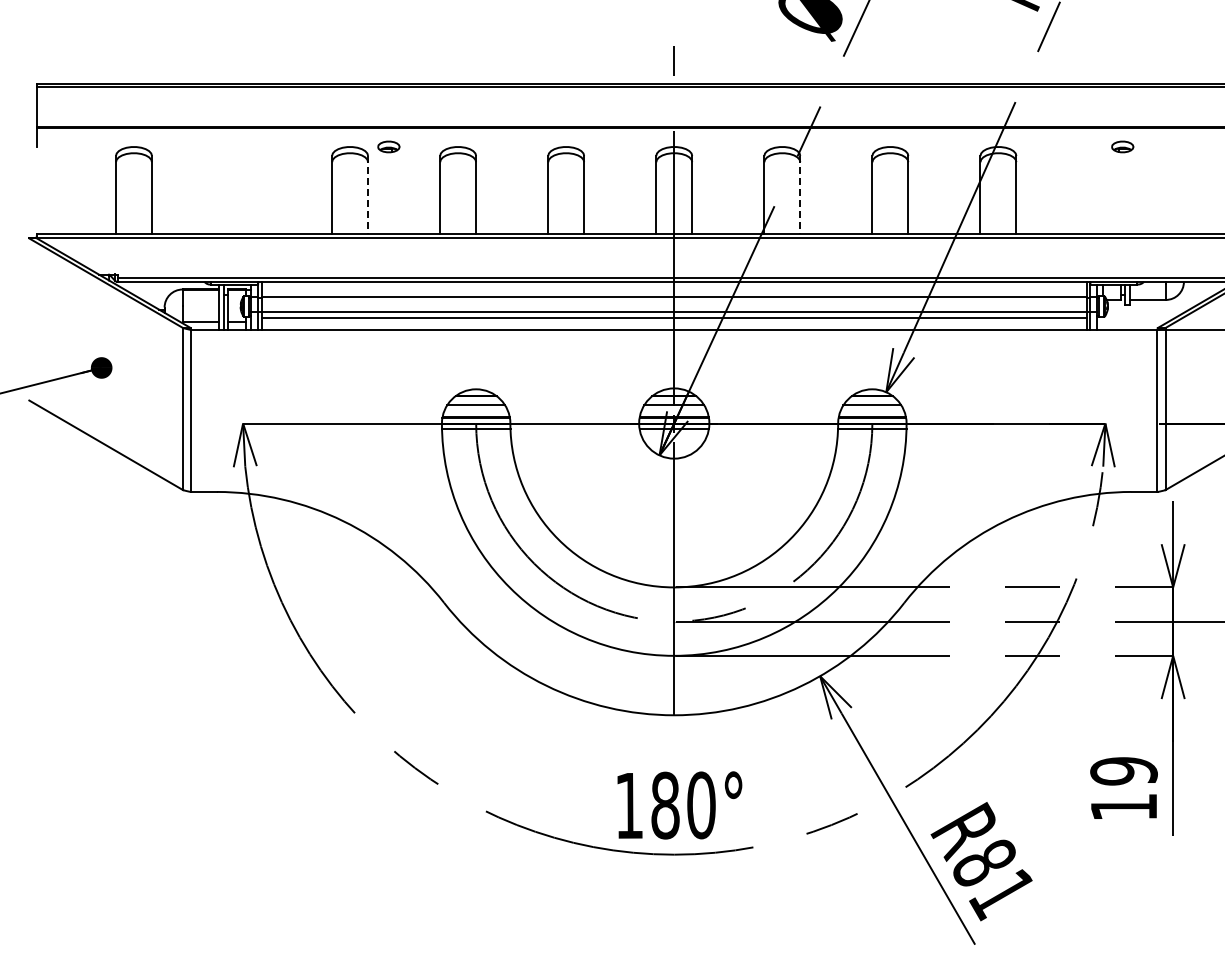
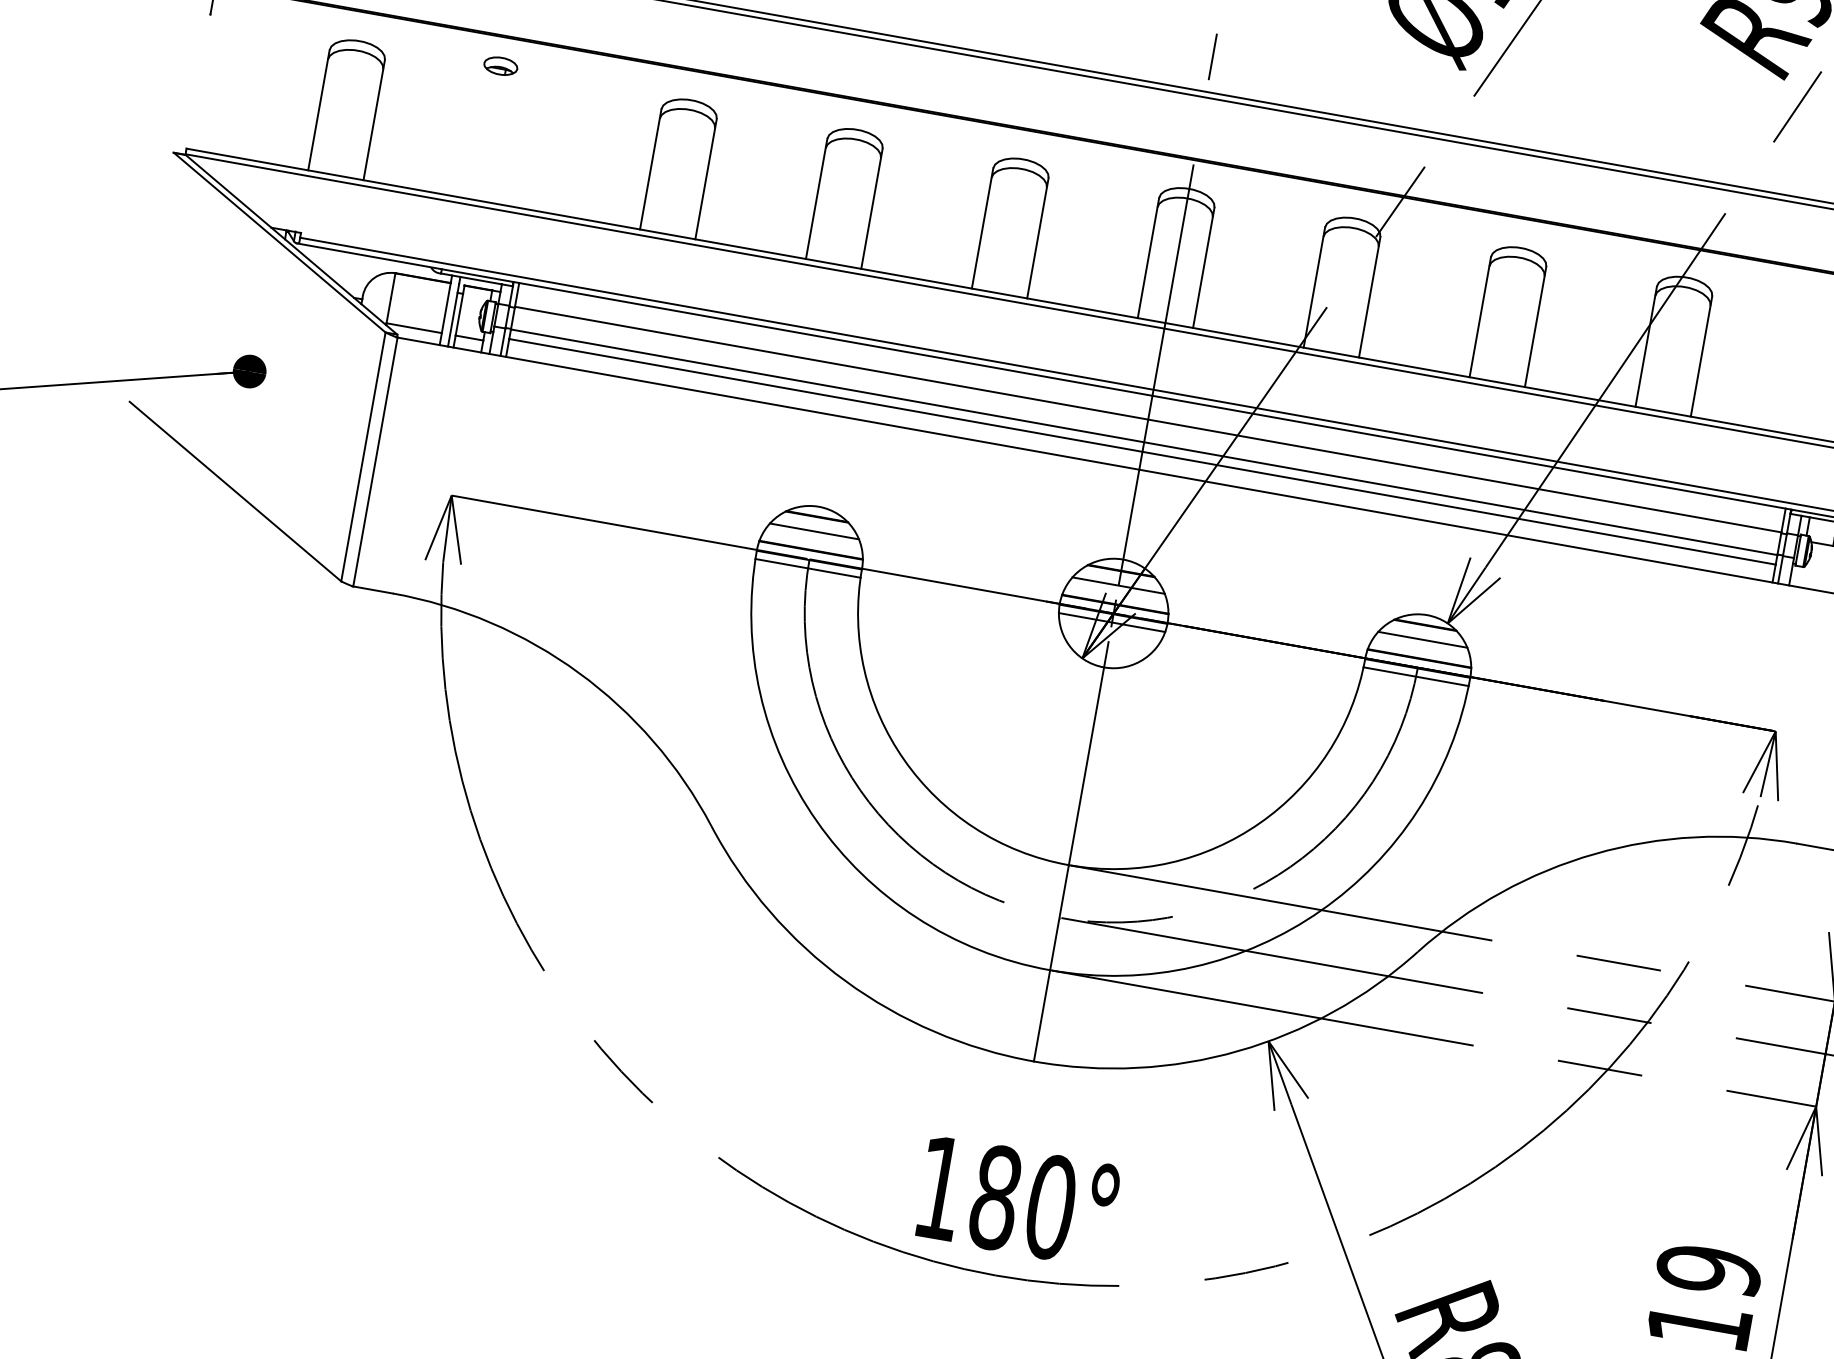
part: (388, 146) -> (500, 65), moved
line: (368, 195) -> (706, 179), dashed -> solid
line: (800, 195) -> (1369, 297), dashed -> solid

